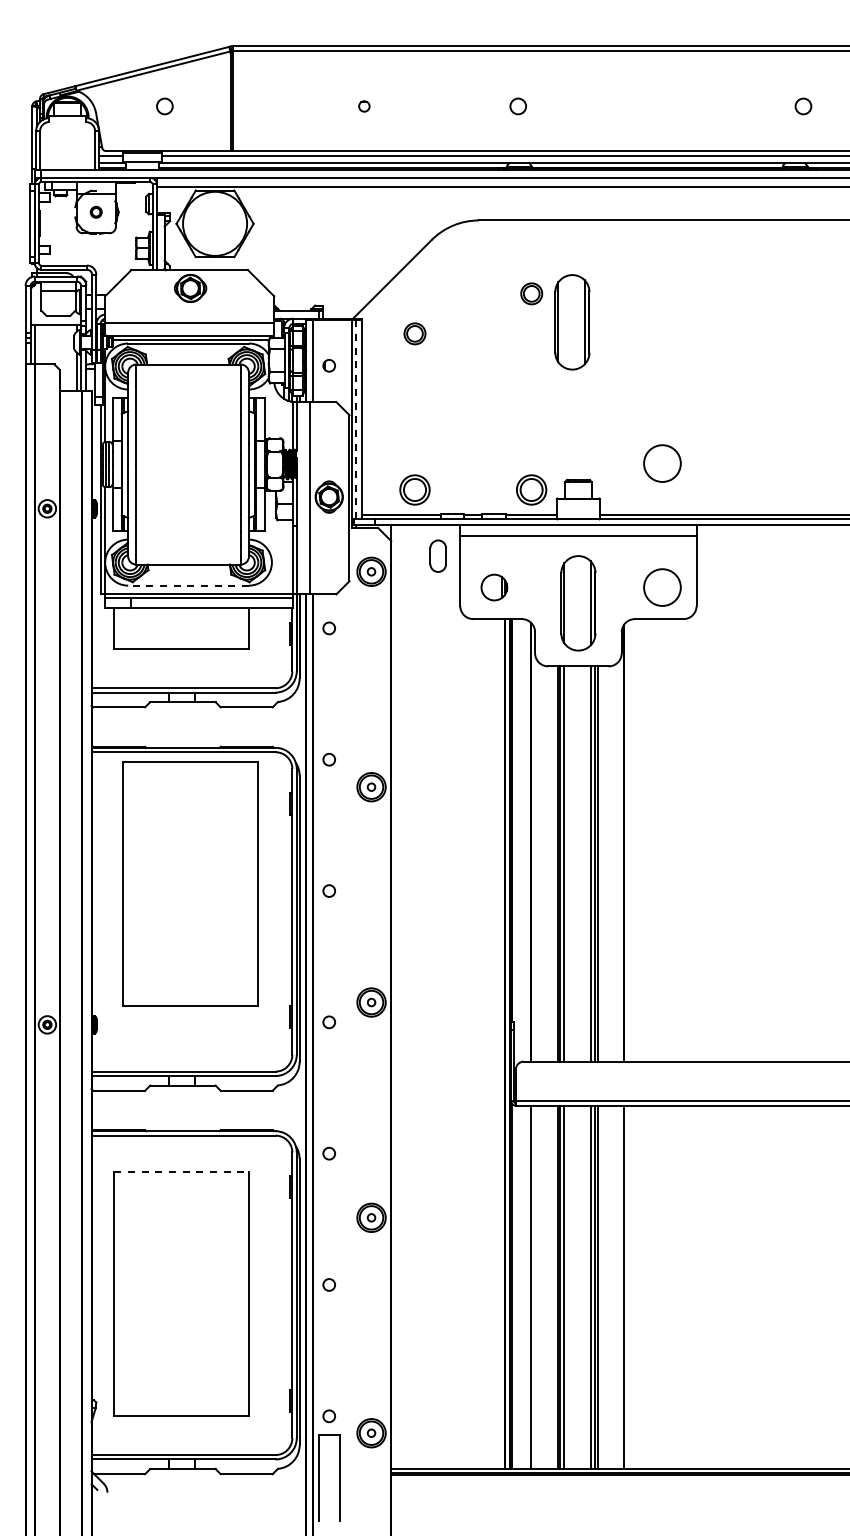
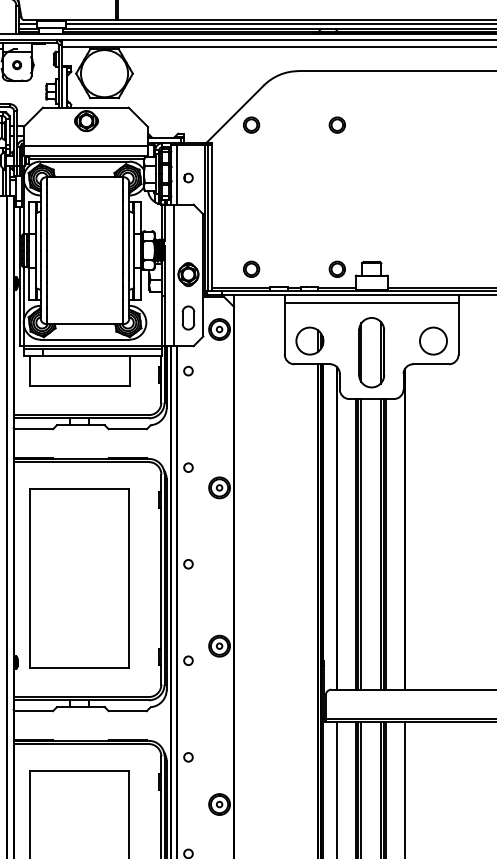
part: (572, 322) -> (367, 146), removed
part: (414, 333) -> (251, 124), moved
line: (356, 420) -> (208, 218), dashed -> solid
circle: (662, 463) -> (433, 249), removed
part: (414, 489) -> (251, 268), size x0.71
part: (531, 489) -> (337, 268), size x0.71
part: (437, 555) -> (187, 317), moved
line: (188, 585) -> (84, 339), dashed -> solid
part: (494, 587) -> (309, 341), size x1.43
part: (190, 883) -> (79, 578), moved
line: (182, 1171) -> (80, 770), dashed -> solid

